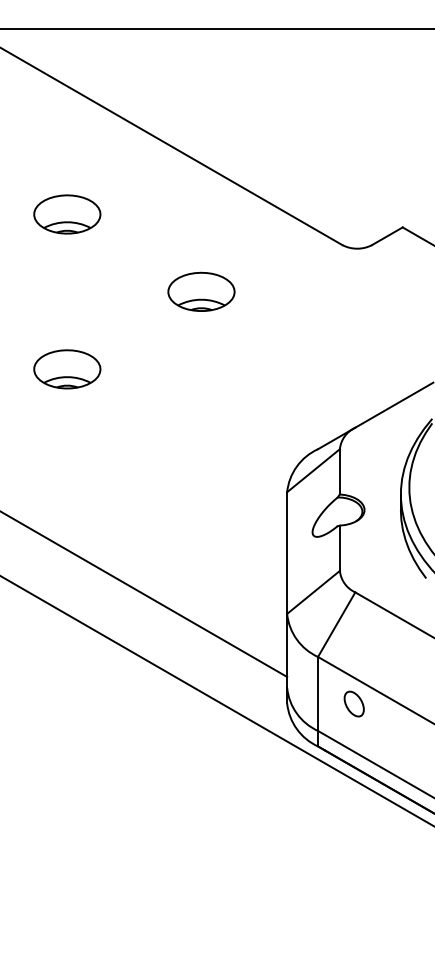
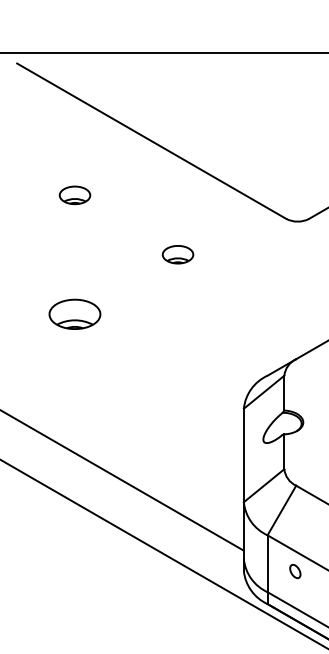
part: (67, 214) -> (75, 195), size x0.6
part: (201, 291) -> (178, 254), size x0.6
part: (353, 703) -> (294, 571), size x0.7

